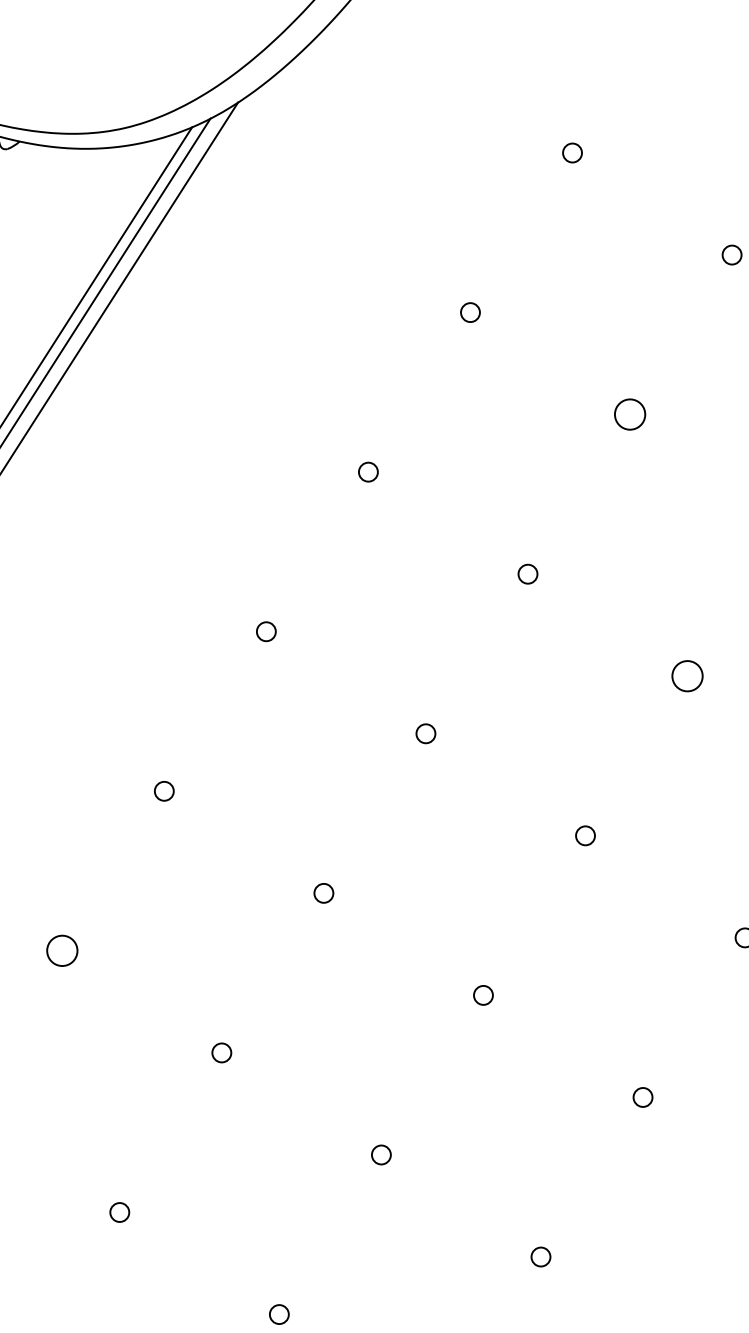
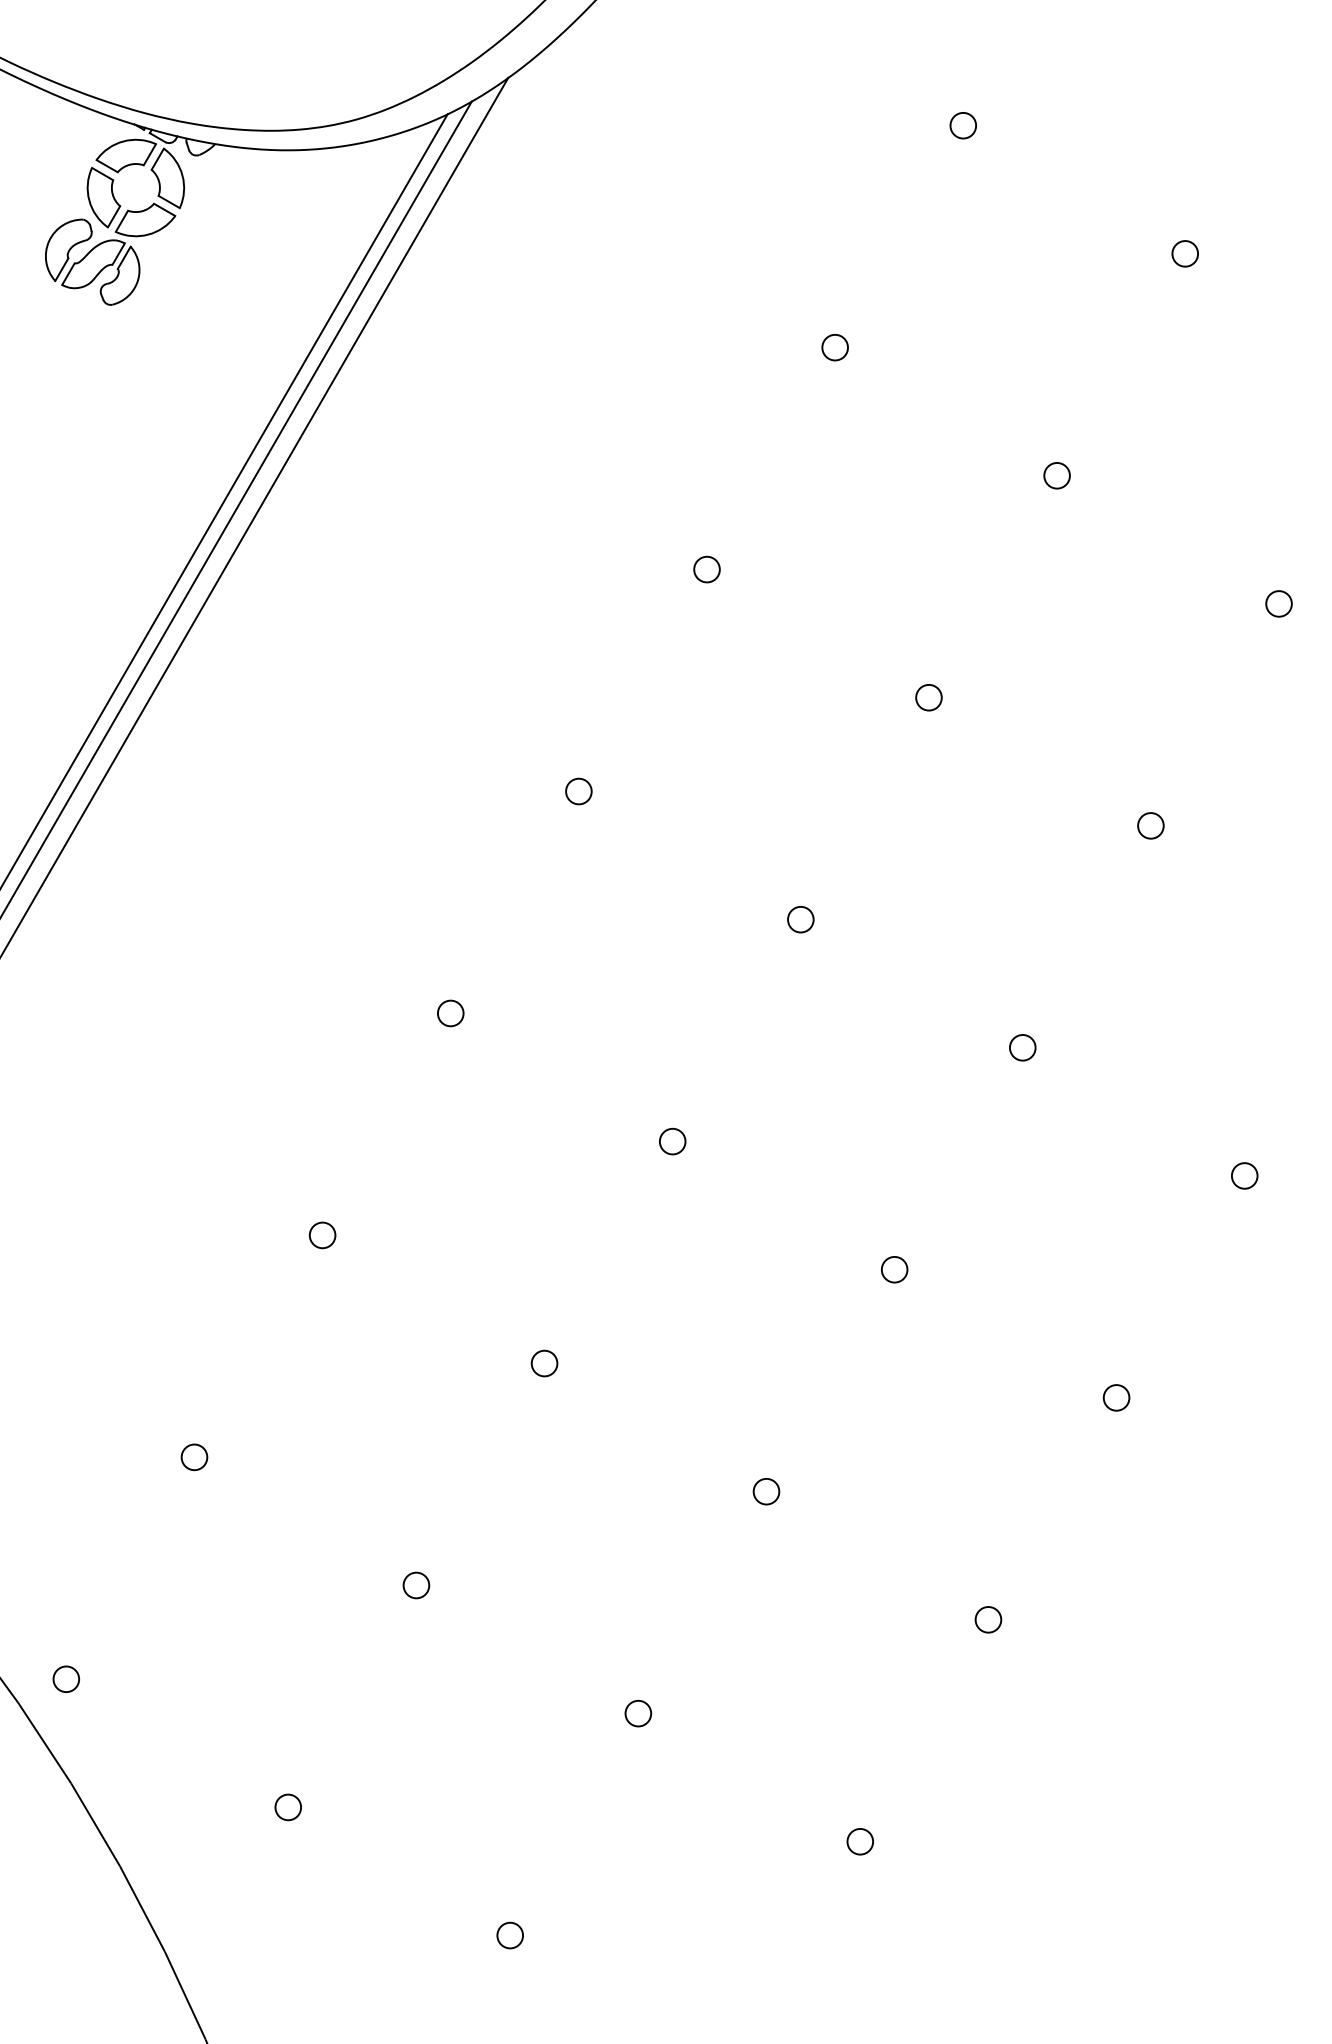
circle: (629, 414) -> (1056, 475), size x0.62
circle: (687, 675) -> (1150, 825), size x0.62
circle: (62, 950) -> (322, 1235), size x0.62

